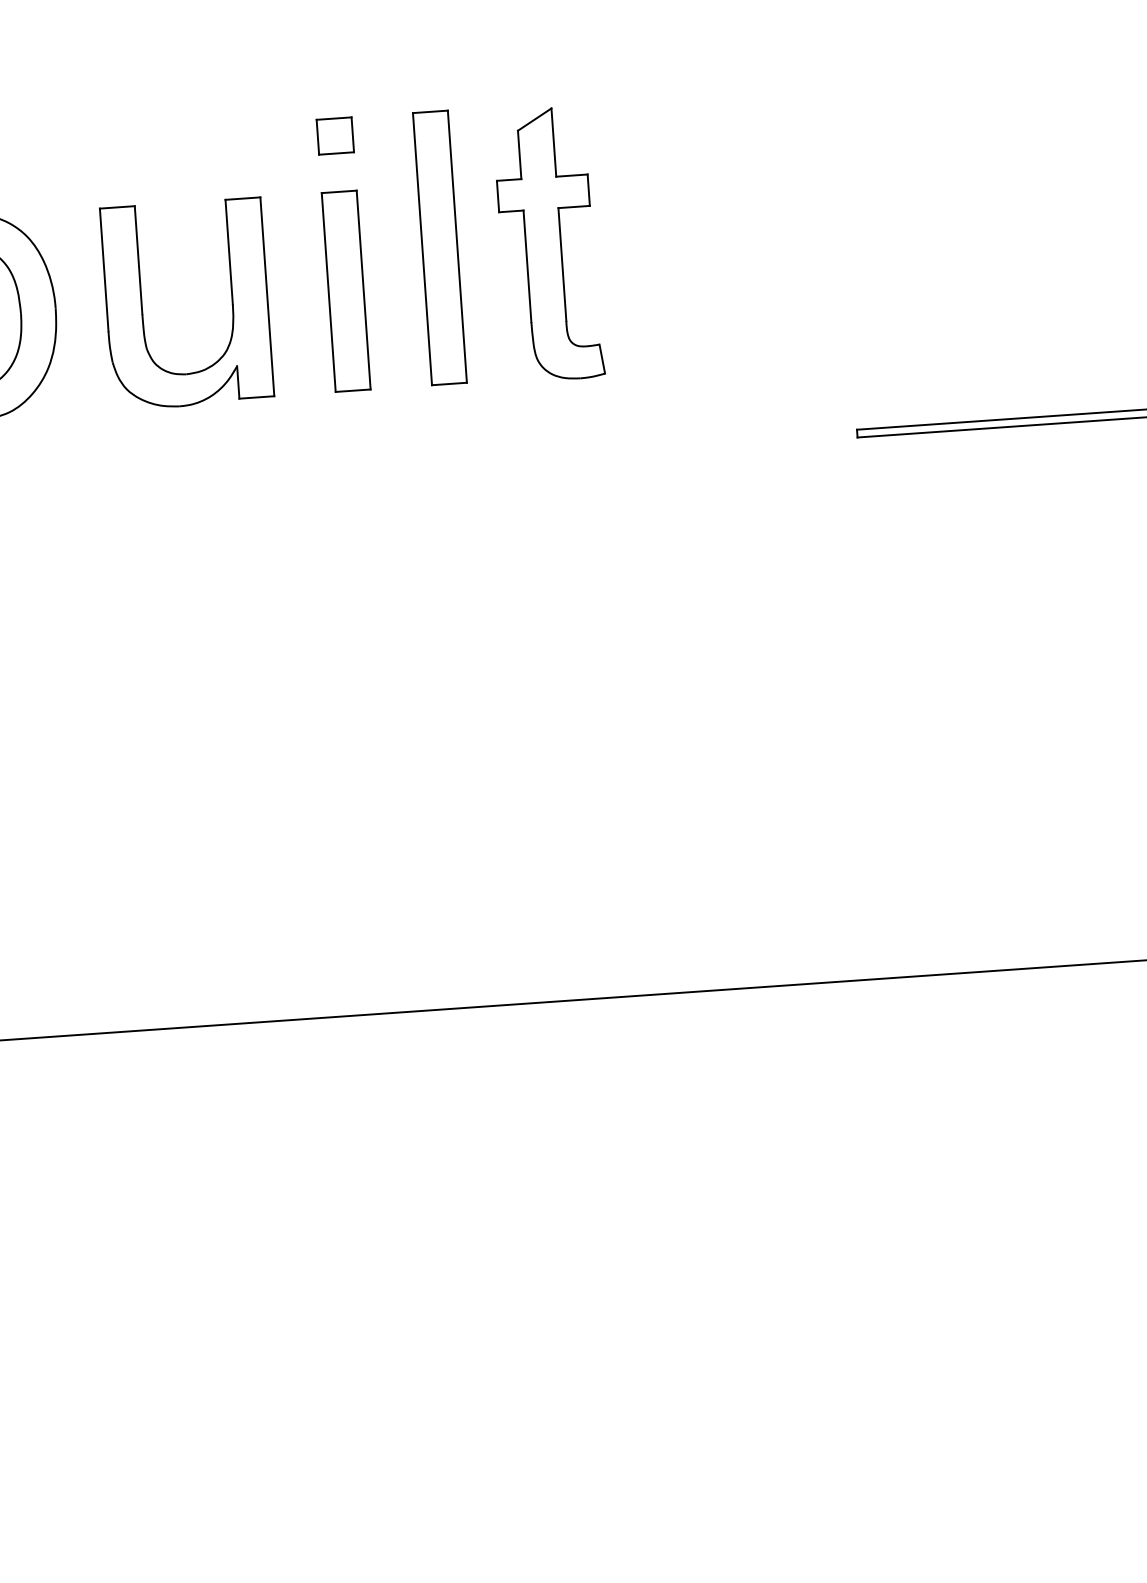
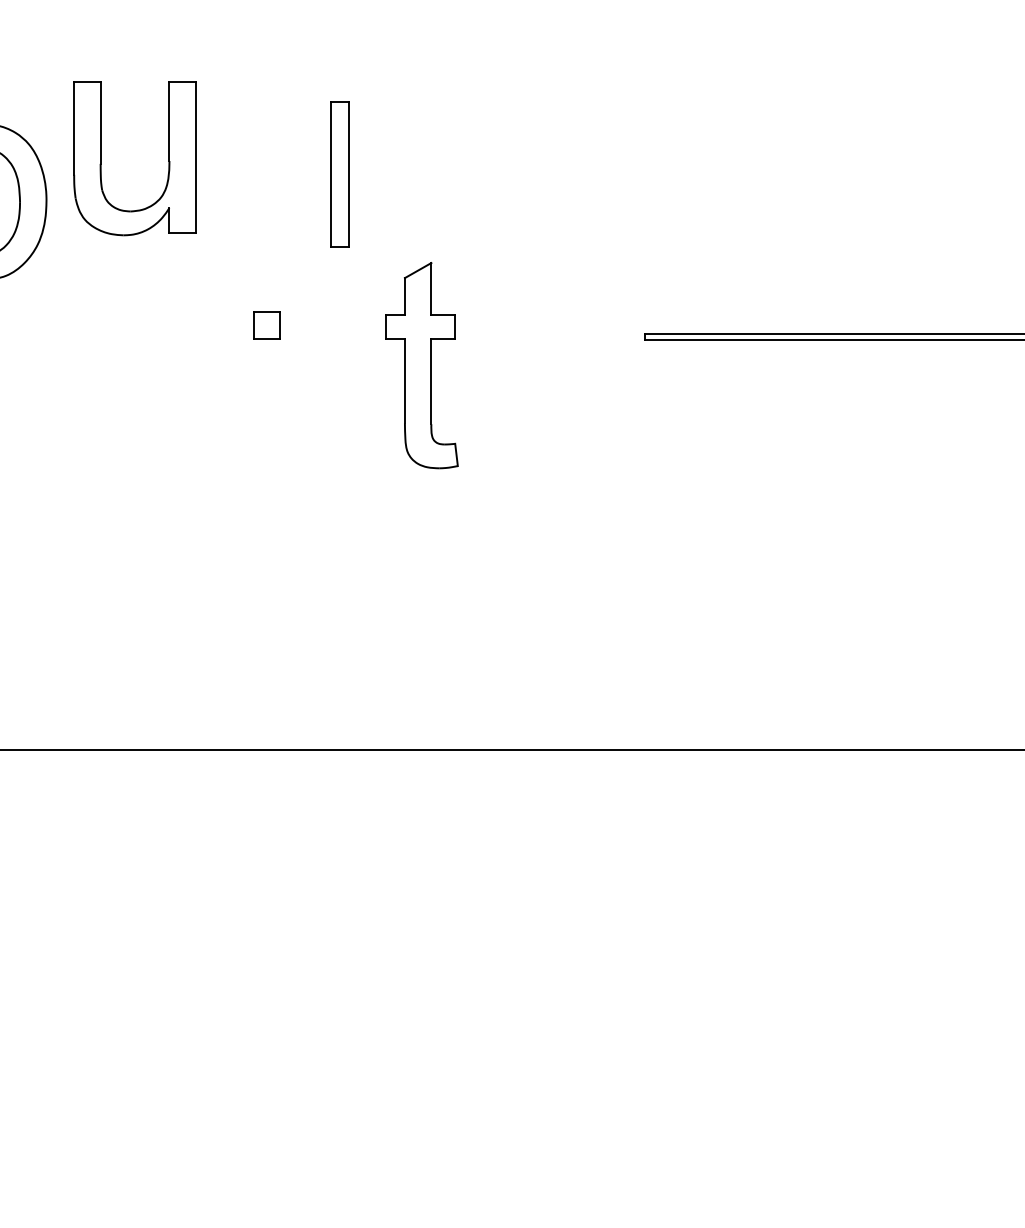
part: (335, 136) -> (266, 325), moved
part: (547, 244) -> (421, 365), moved
part: (439, 248) -> (339, 174), size x0.7
part: (345, 291) -> (266, 202), removed
part: (143, 307) -> (101, 158), moved

